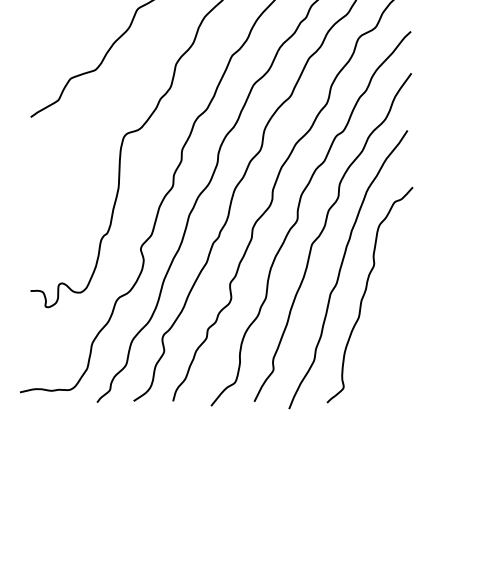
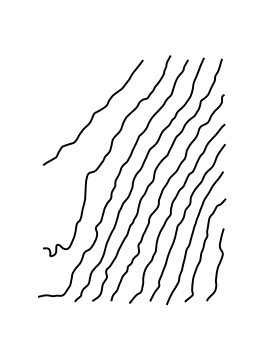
curve: (395, 326) -> (217, 265), added

